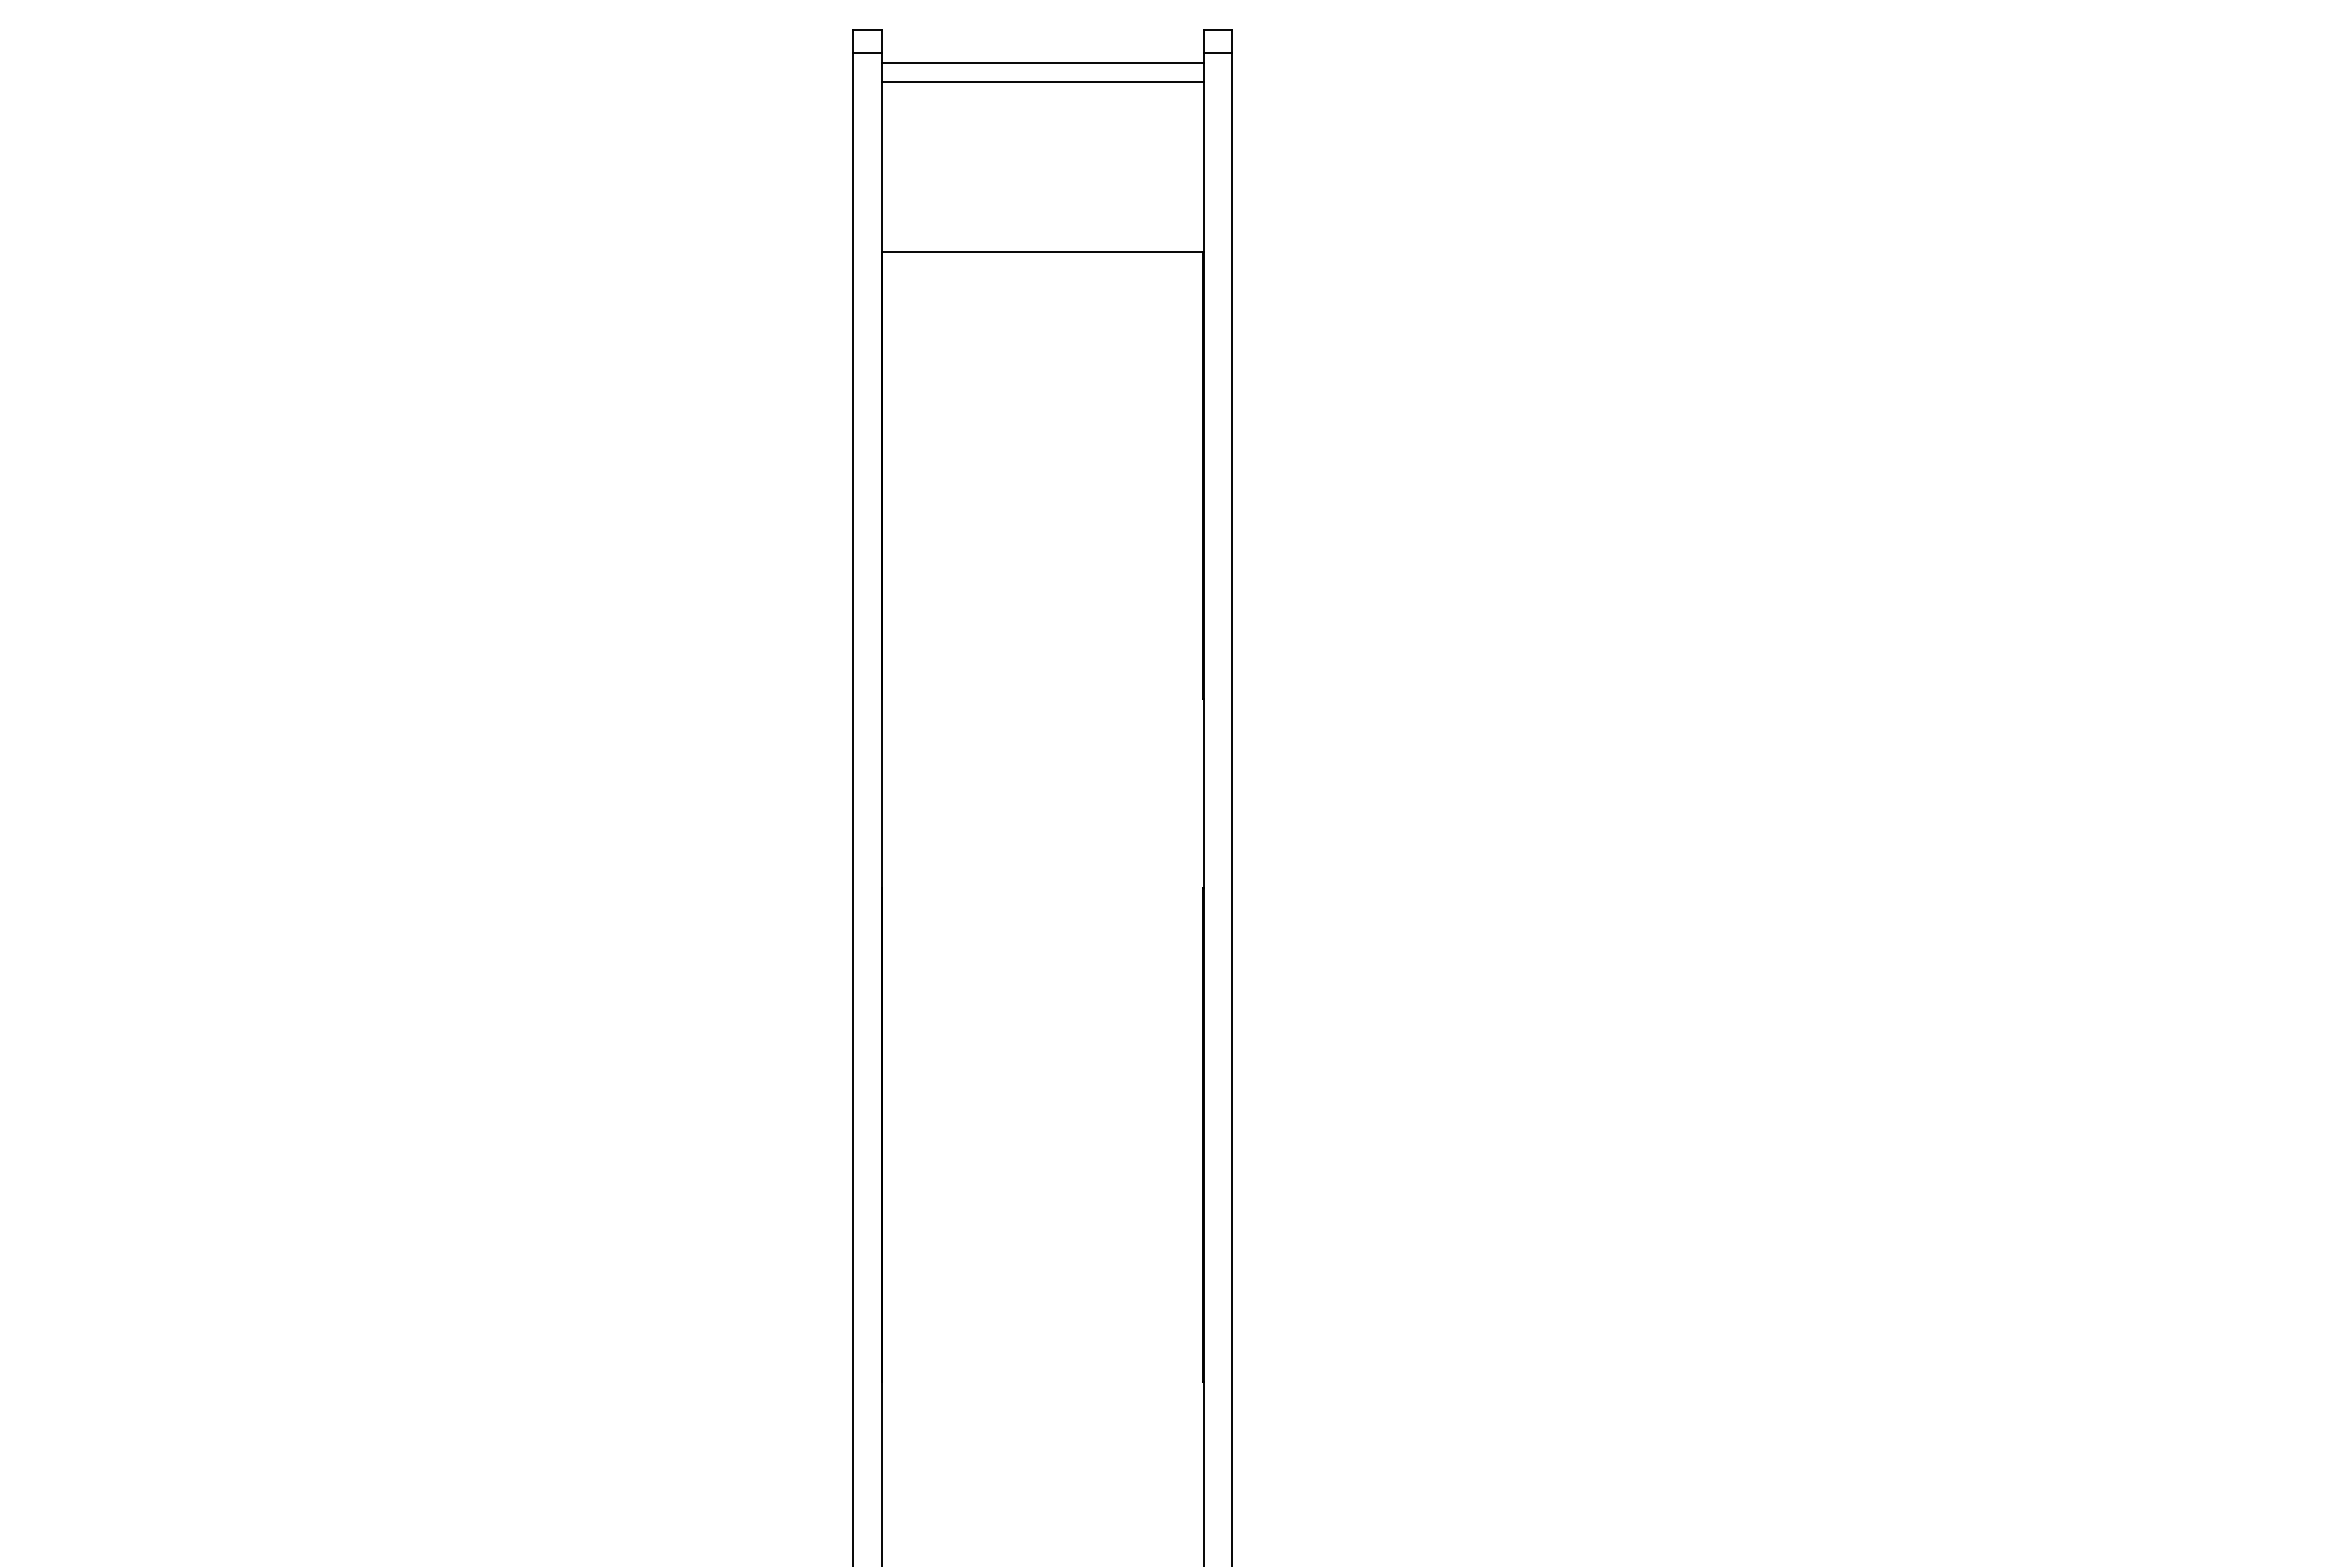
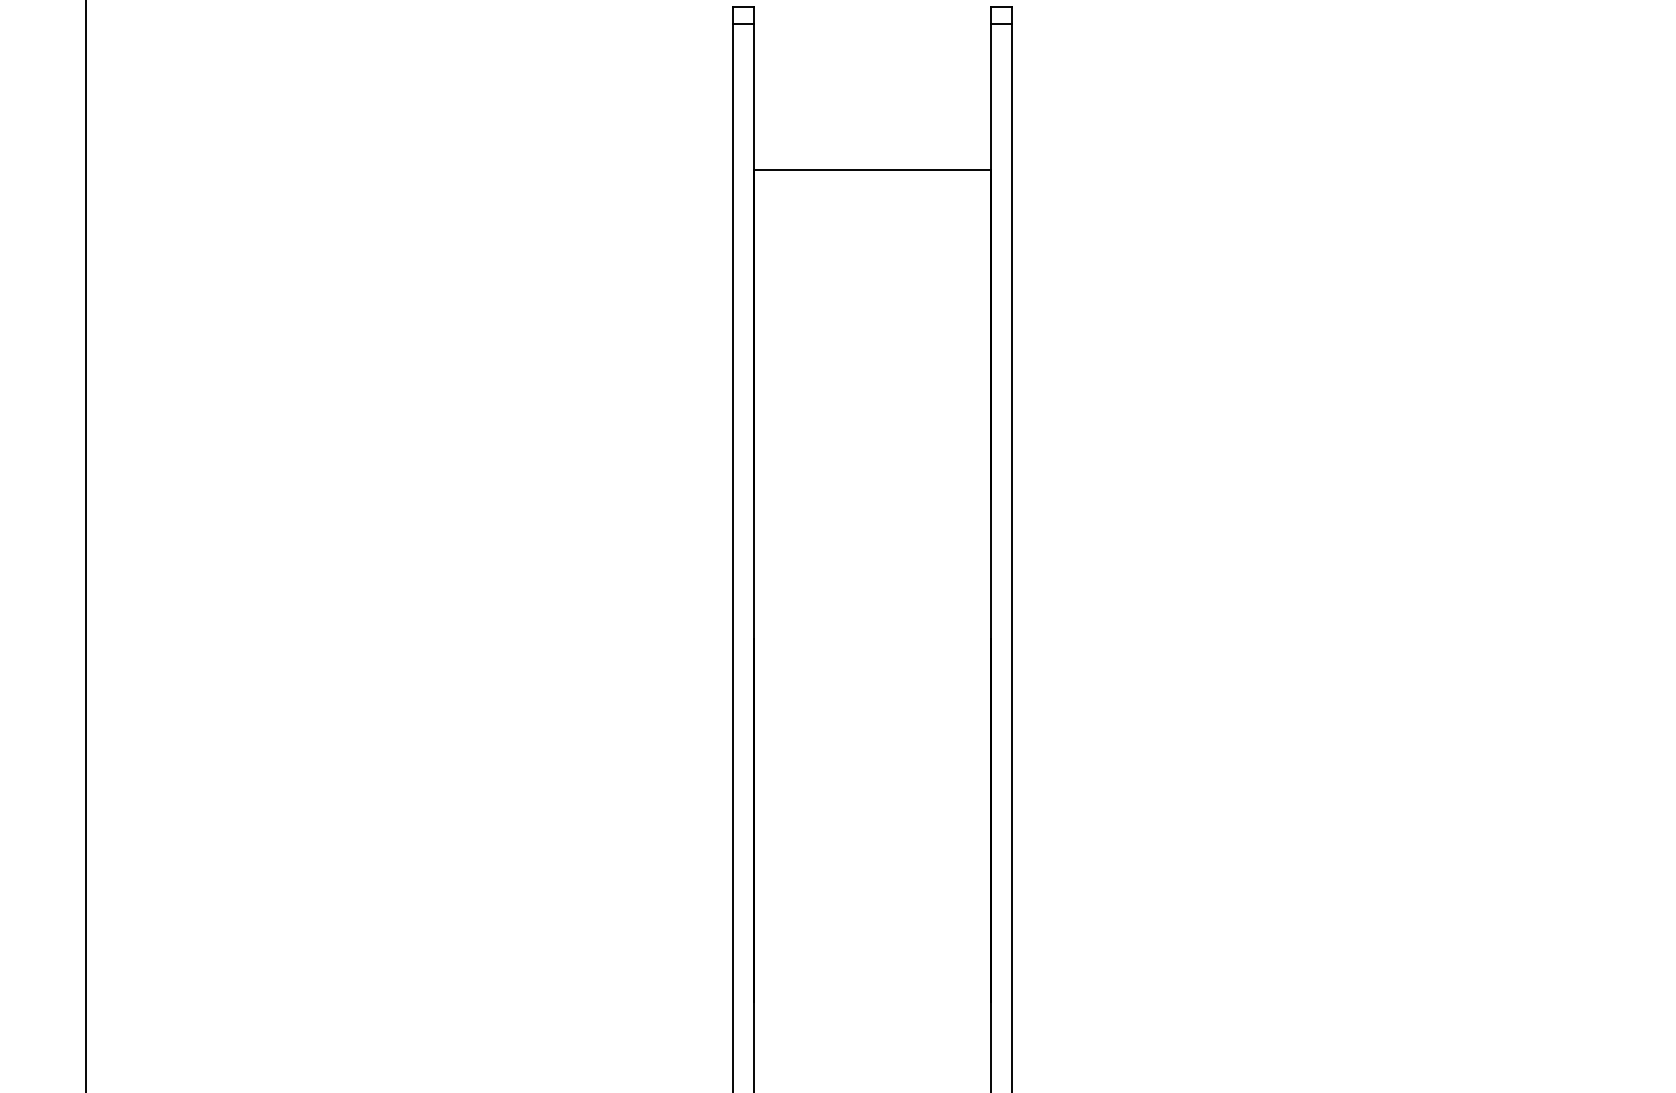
line: (1042, 62) -> (872, 30), removed
line: (1042, 81) -> (872, 44), removed

